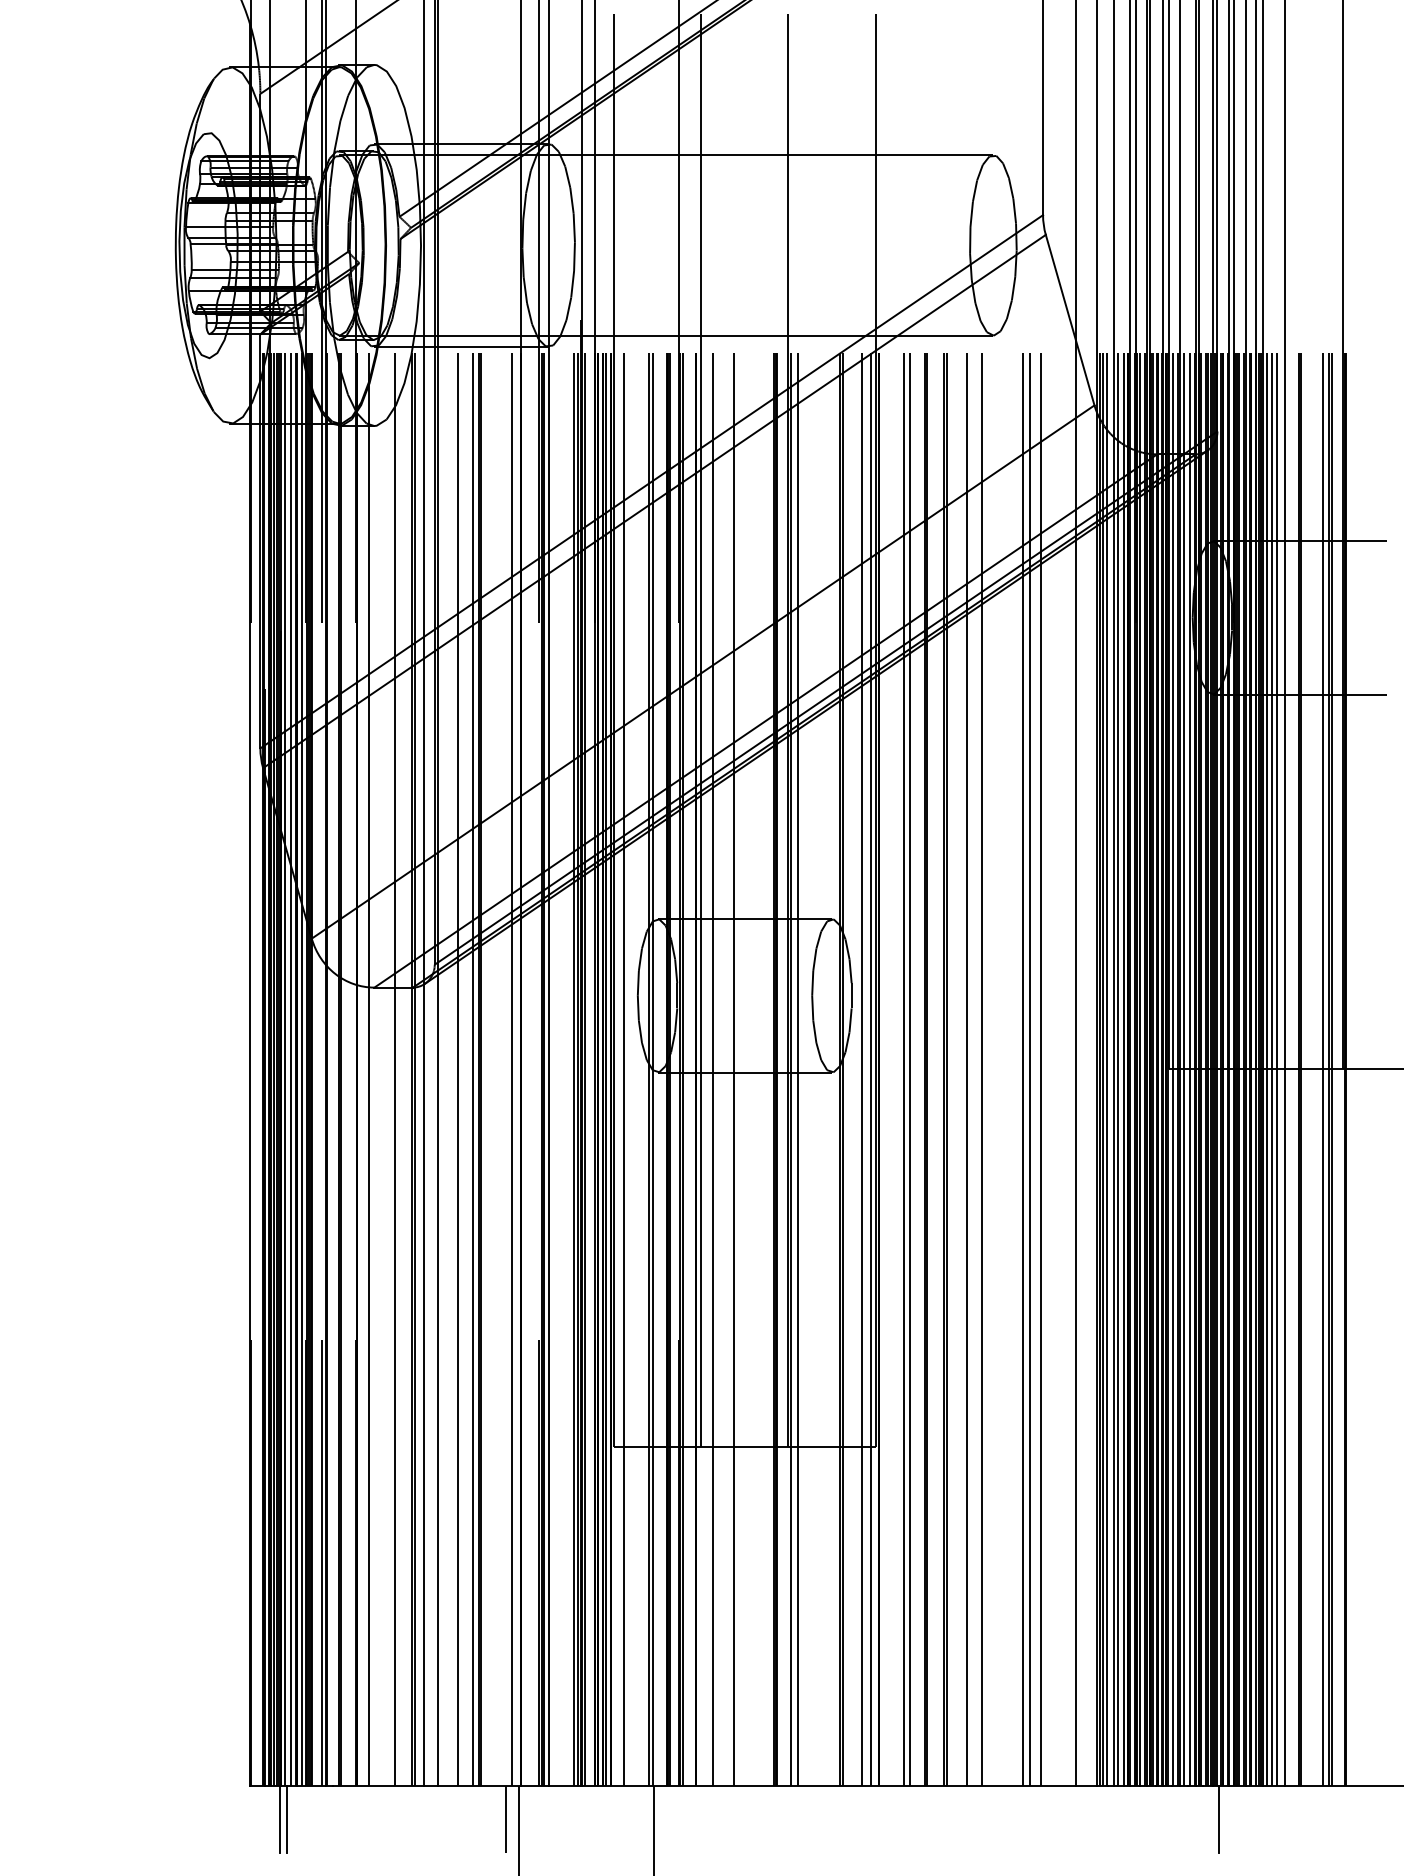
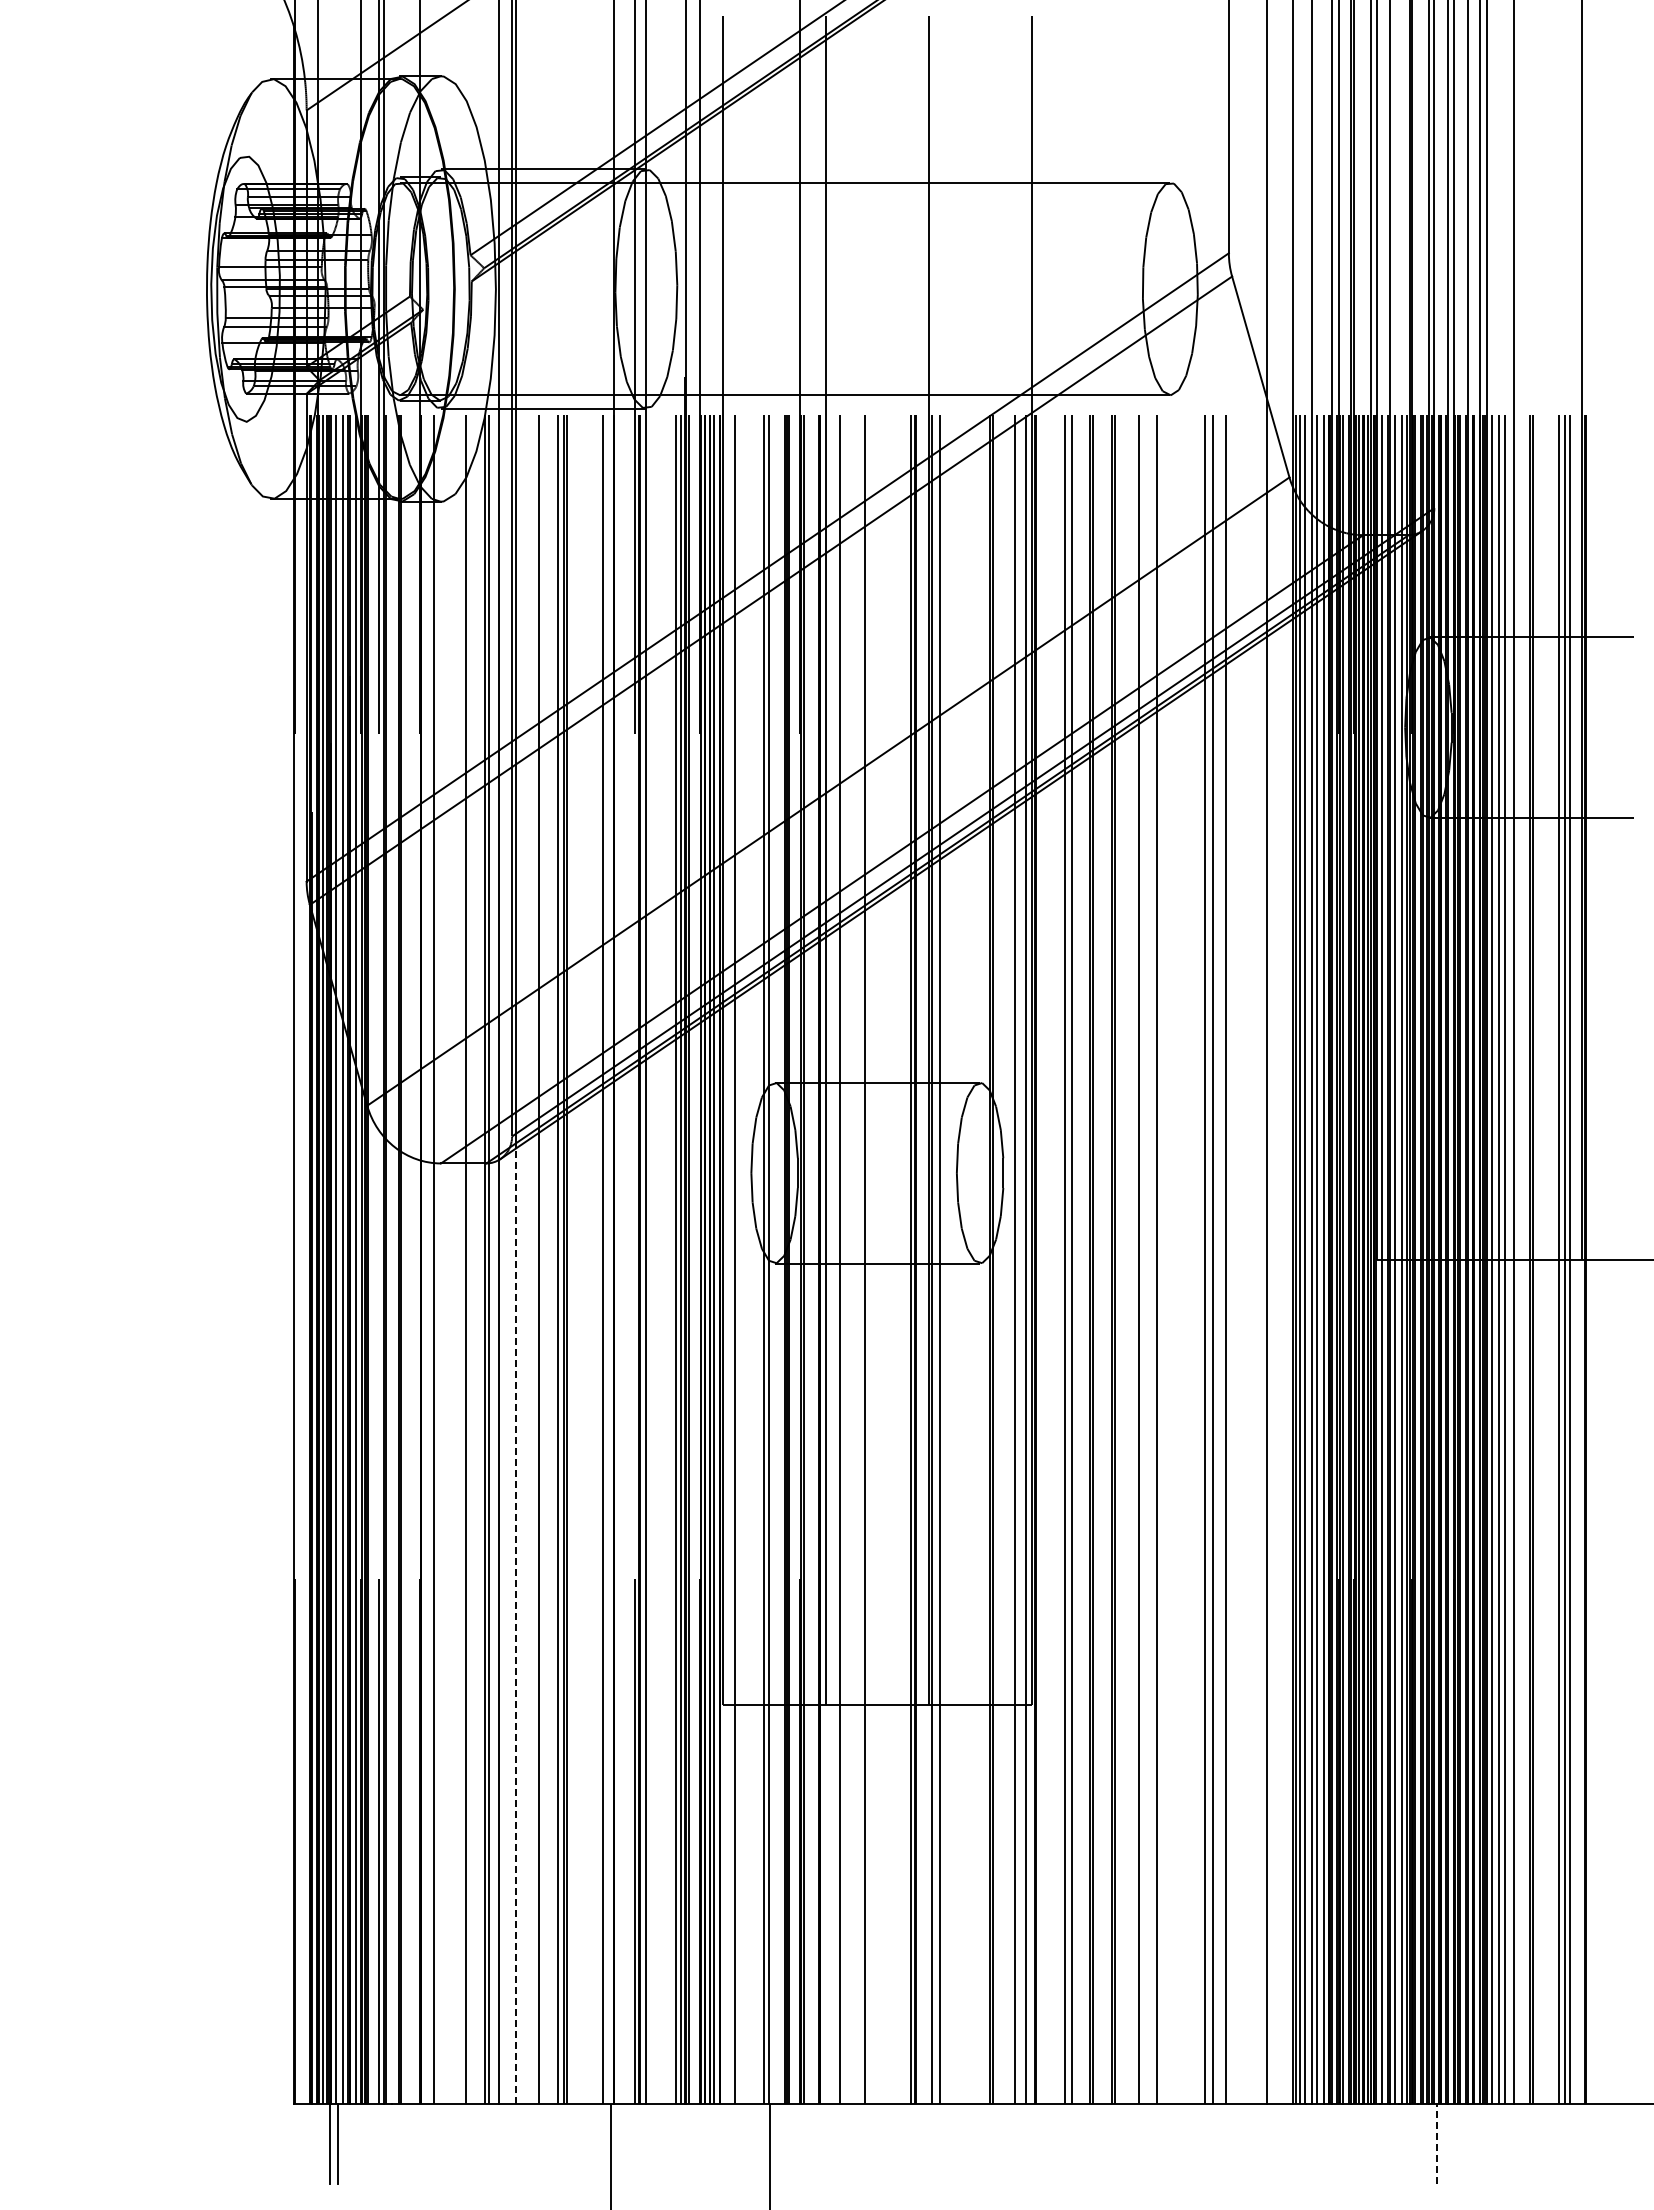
line: (437, 1380) -> (515, 1626), solid -> dashed
line: (505, 1819) -> (595, 2143), removed
line: (1219, 1819) -> (1436, 2143), solid -> dashed

